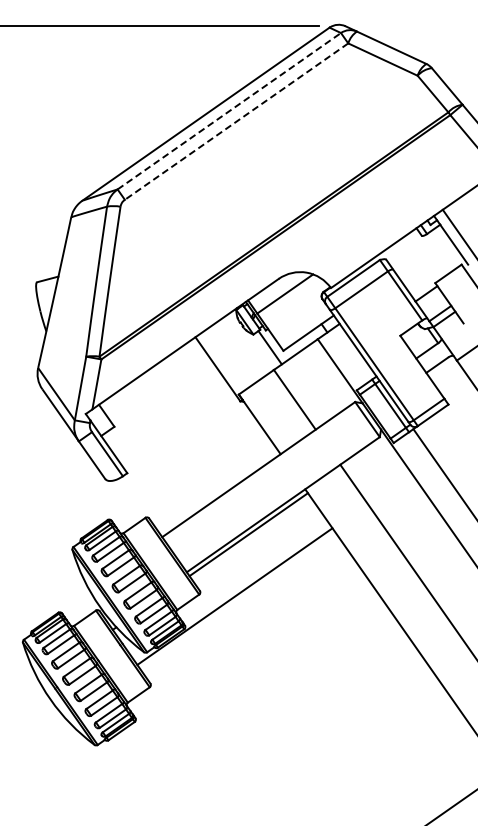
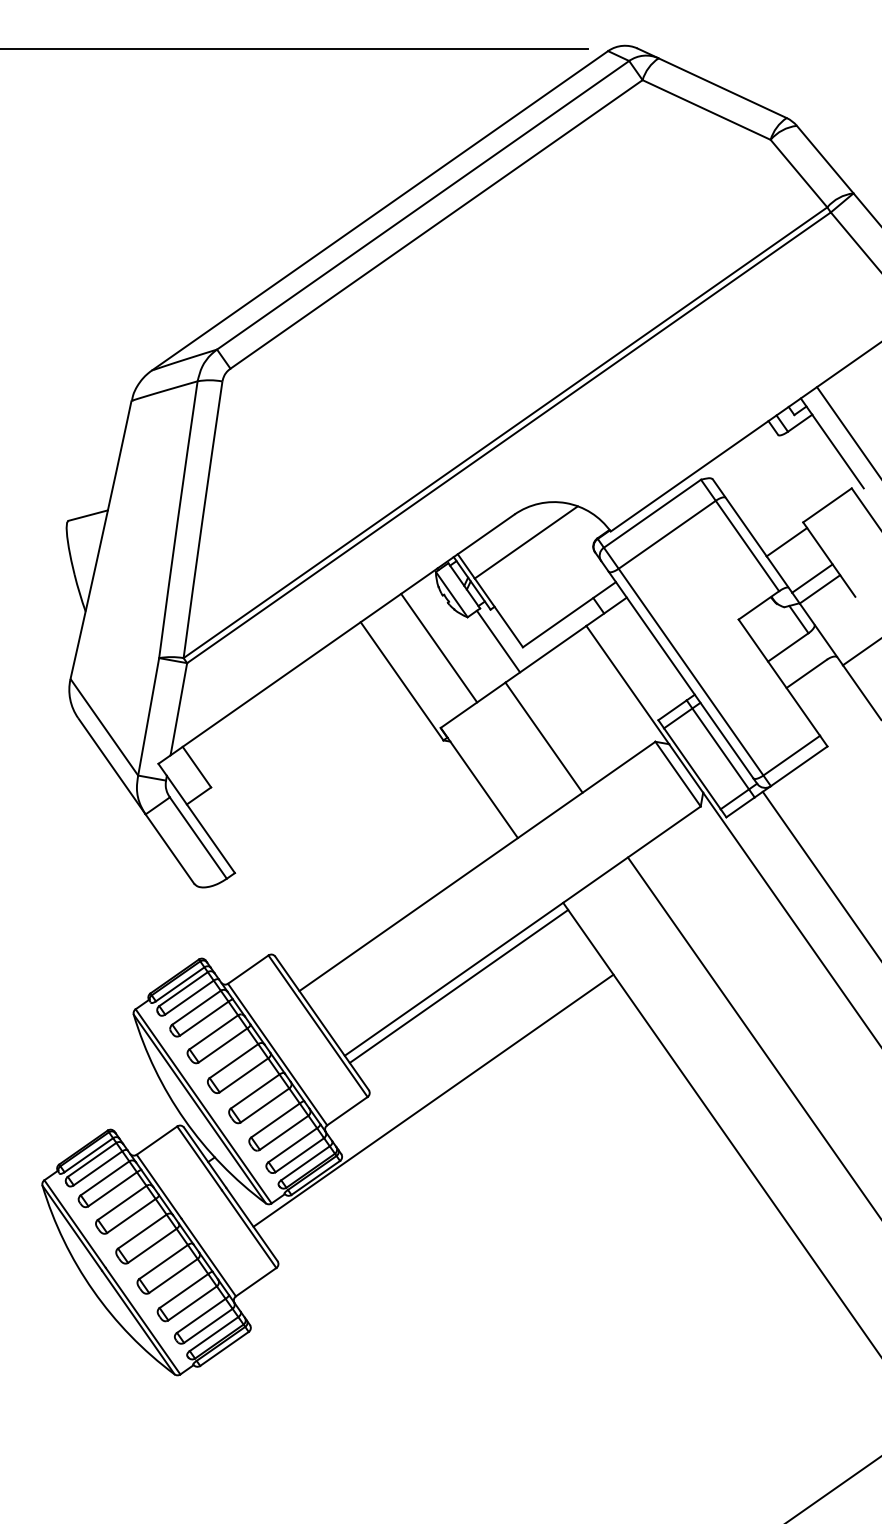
line: (229, 110) -> (423, 203), dashed -> solid
line: (236, 121) -> (436, 224), dashed -> solid
line: (237, 350) -> (438, 646), added

